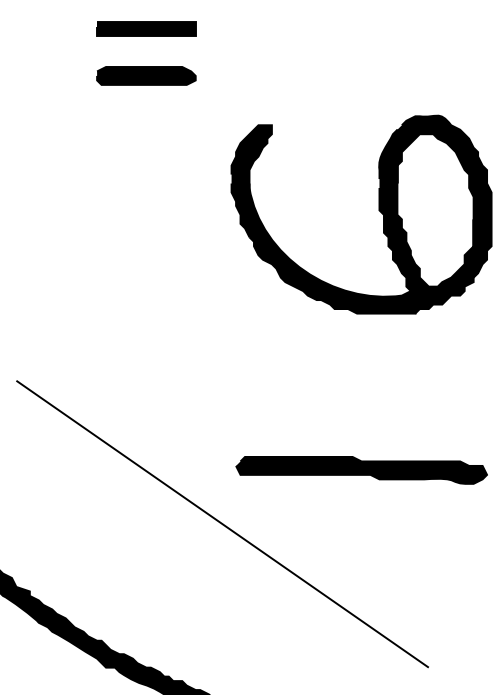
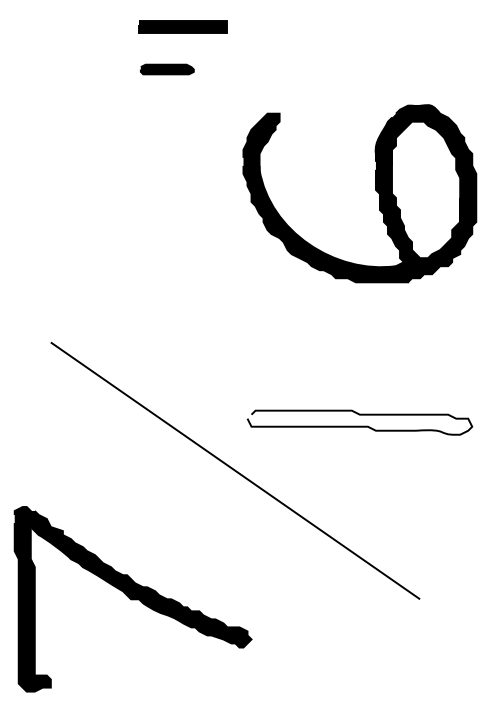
part: (145, 27) -> (182, 26), moved
part: (146, 75) -> (167, 69), size x0.6
fill: (361, 470) -> (359, 422), removed

